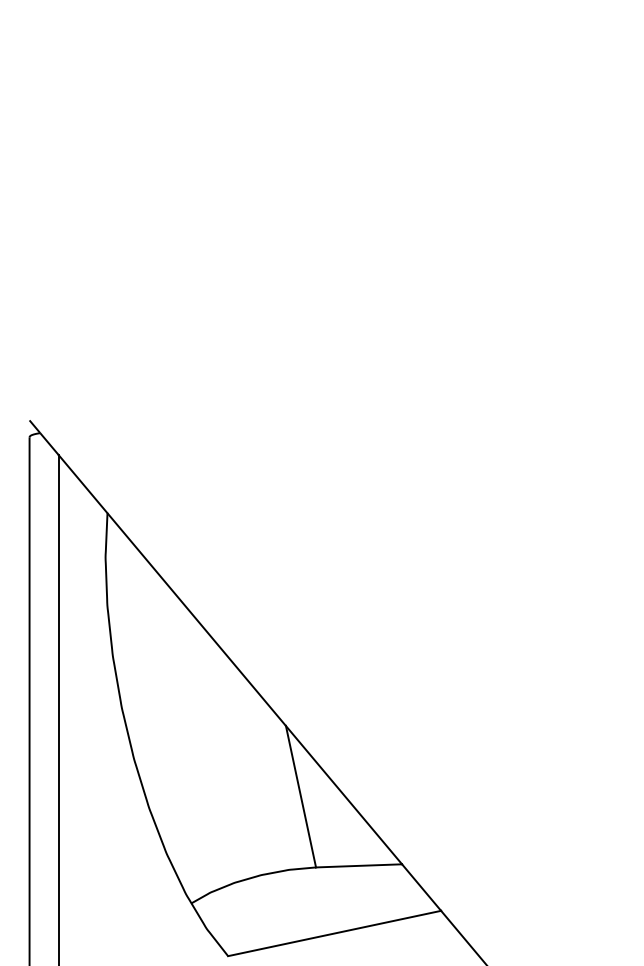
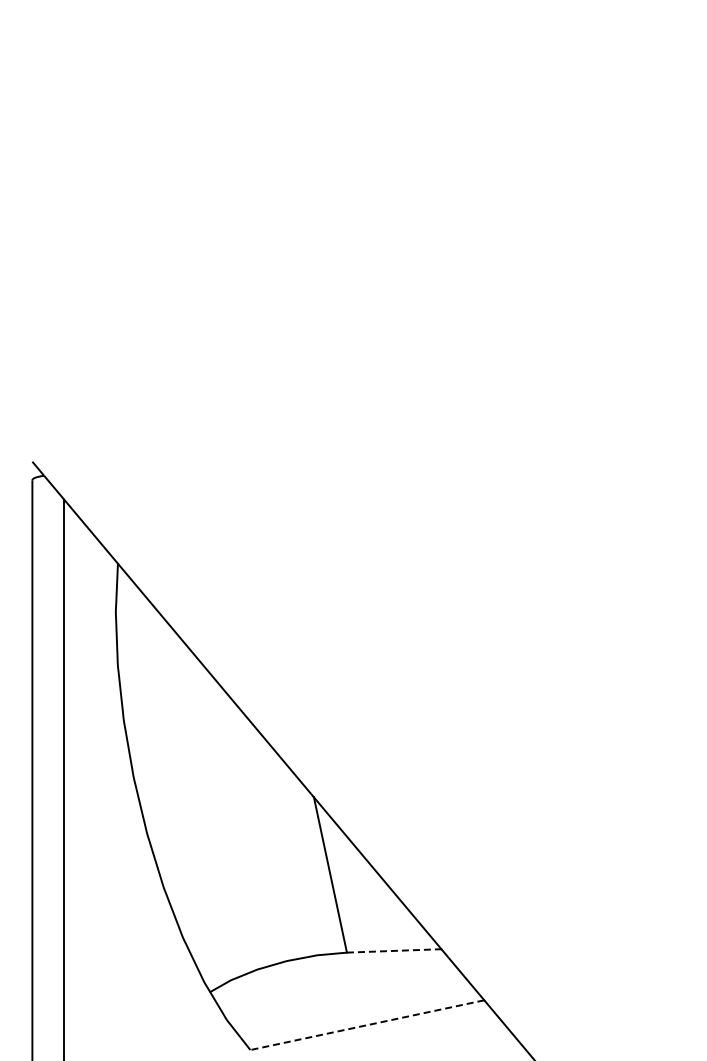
line: (359, 865) -> (394, 950), solid -> dashed
line: (334, 933) -> (367, 1025), solid -> dashed

